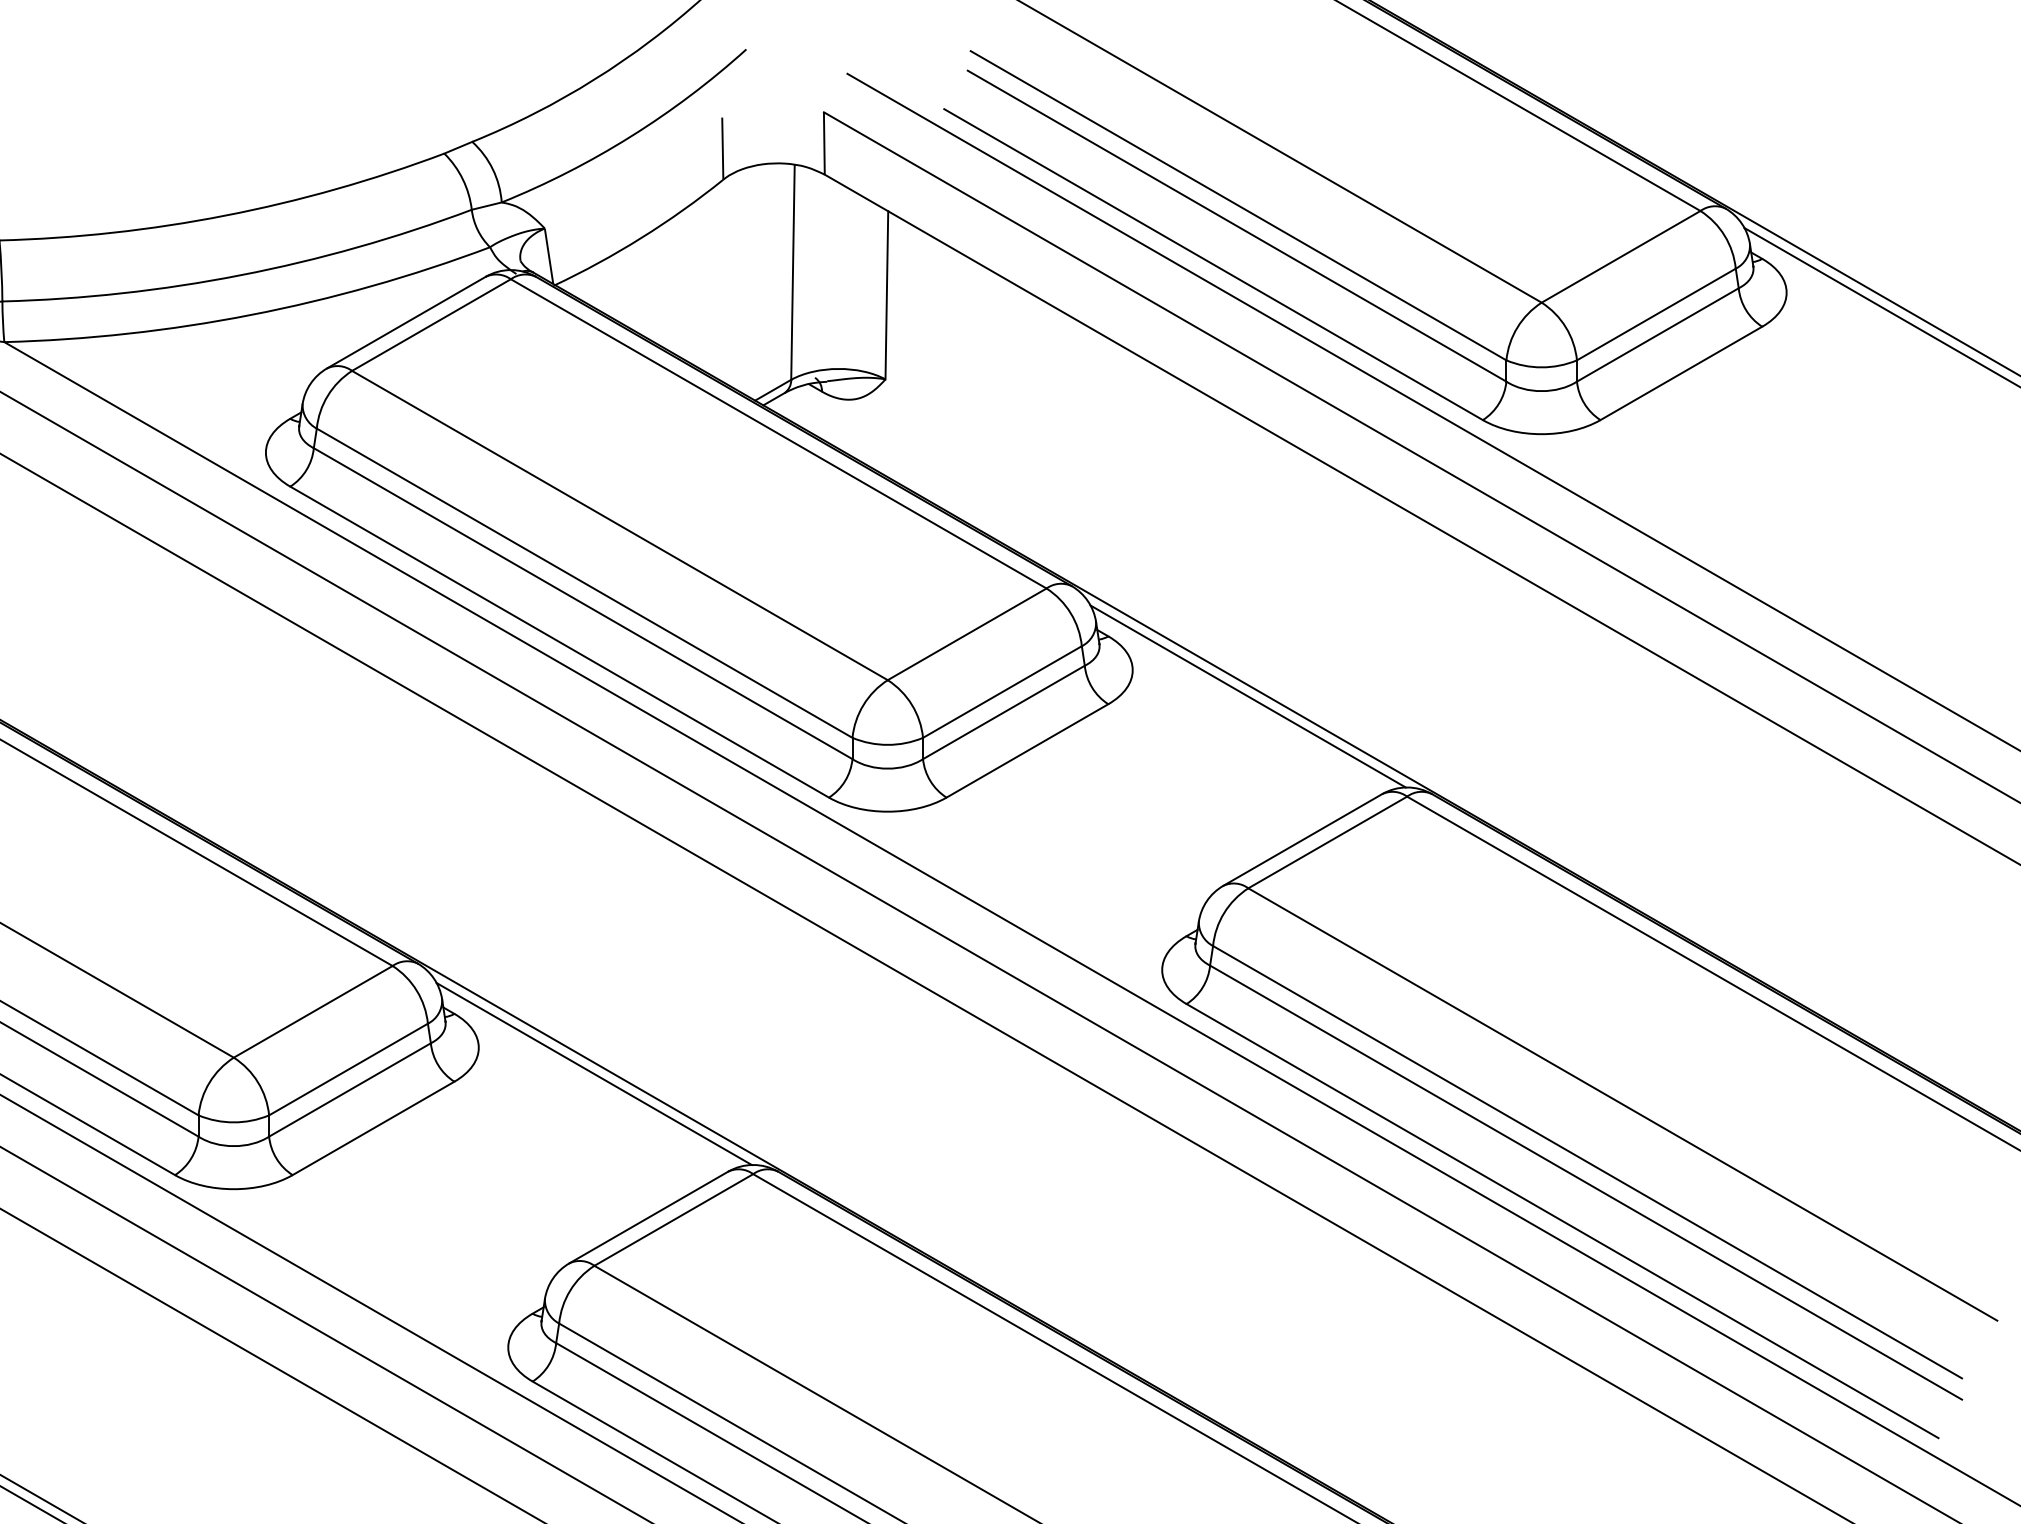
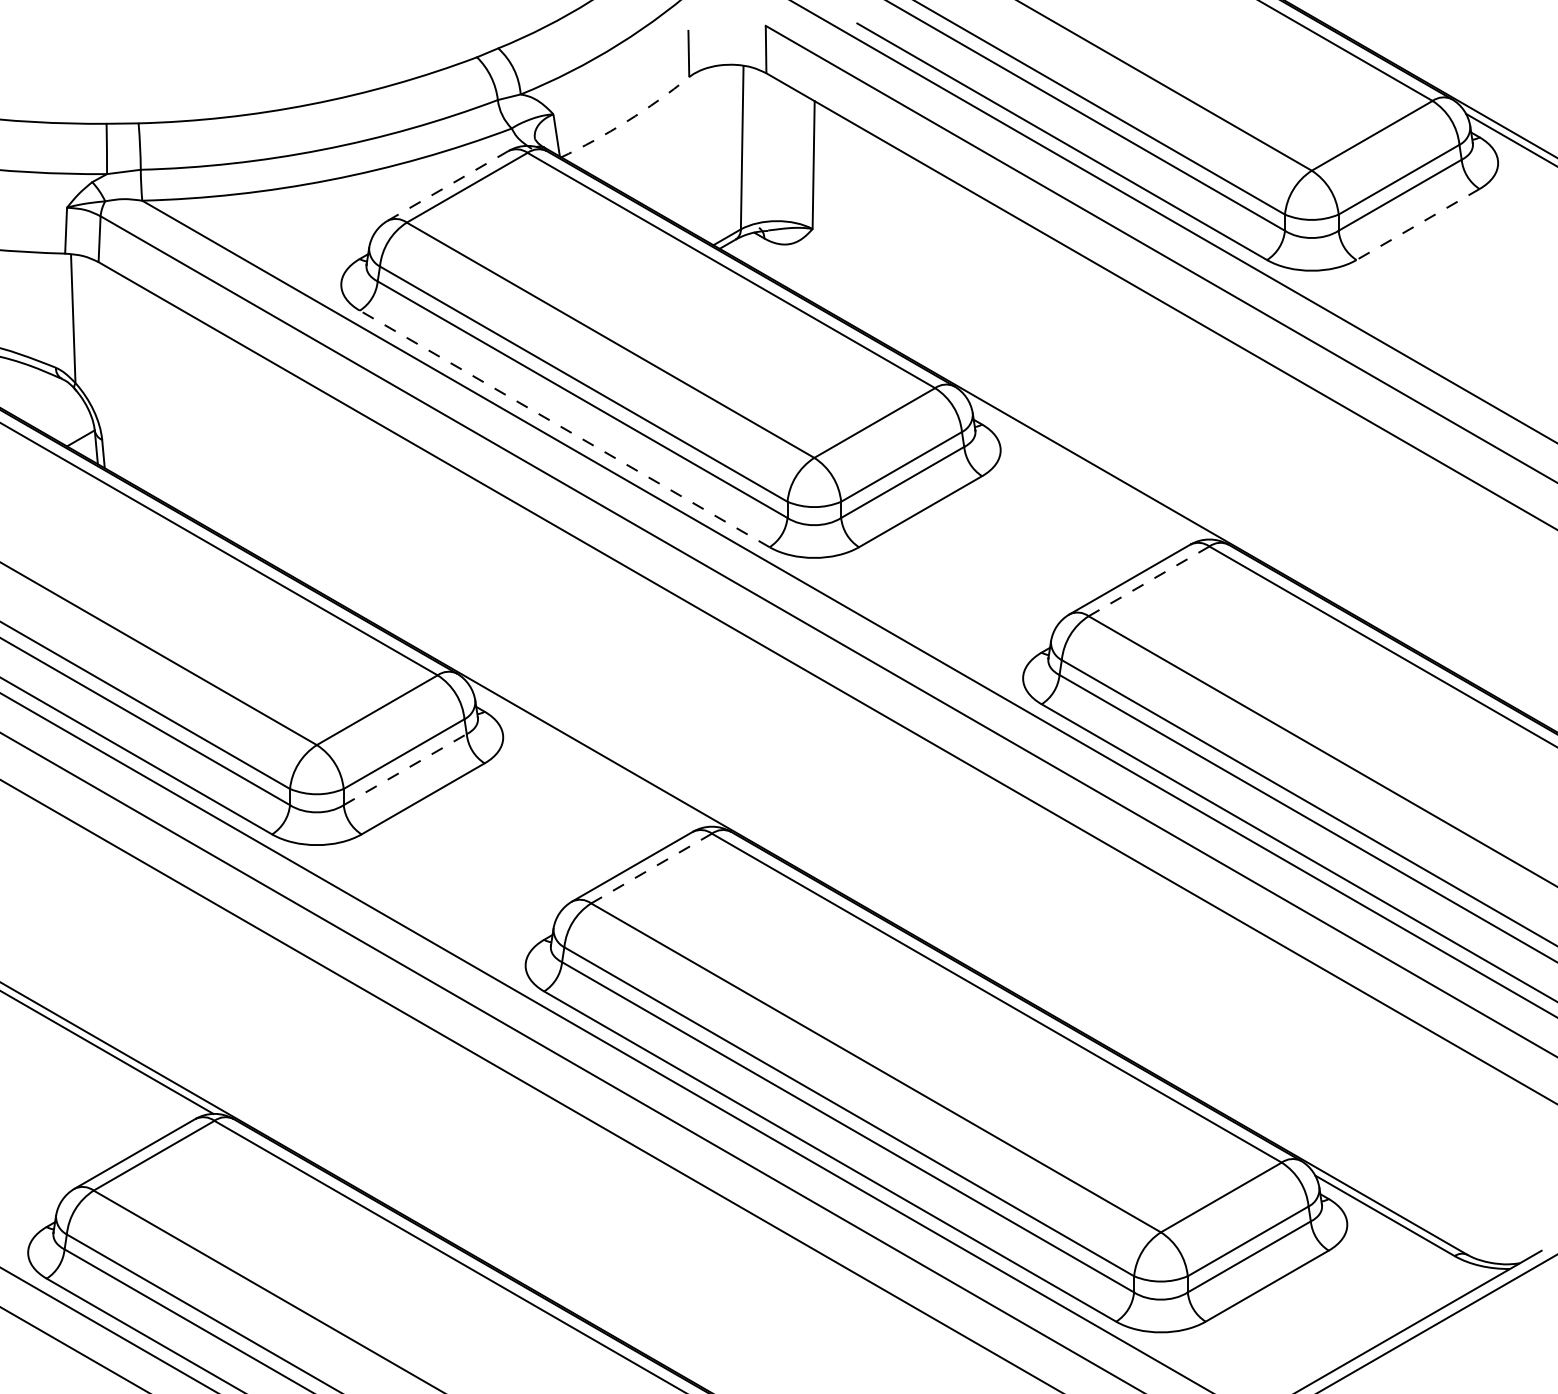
arc: (642, 237) -> (627, 121), solid -> dashed
line: (406, 322) -> (448, 185), solid -> dashed
line: (1680, 373) -> (1417, 224), solid -> dashed
line: (559, 641) -> (564, 428), solid -> dashed
line: (1248, 696) -> (1088, 470), removed
line: (1328, 842) -> (1149, 581), solid -> dashed
line: (593, 1074) -> (590, 757), removed
line: (350, 1089) -> (405, 769), solid -> dashed
line: (673, 1219) -> (651, 868), solid -> dashed

